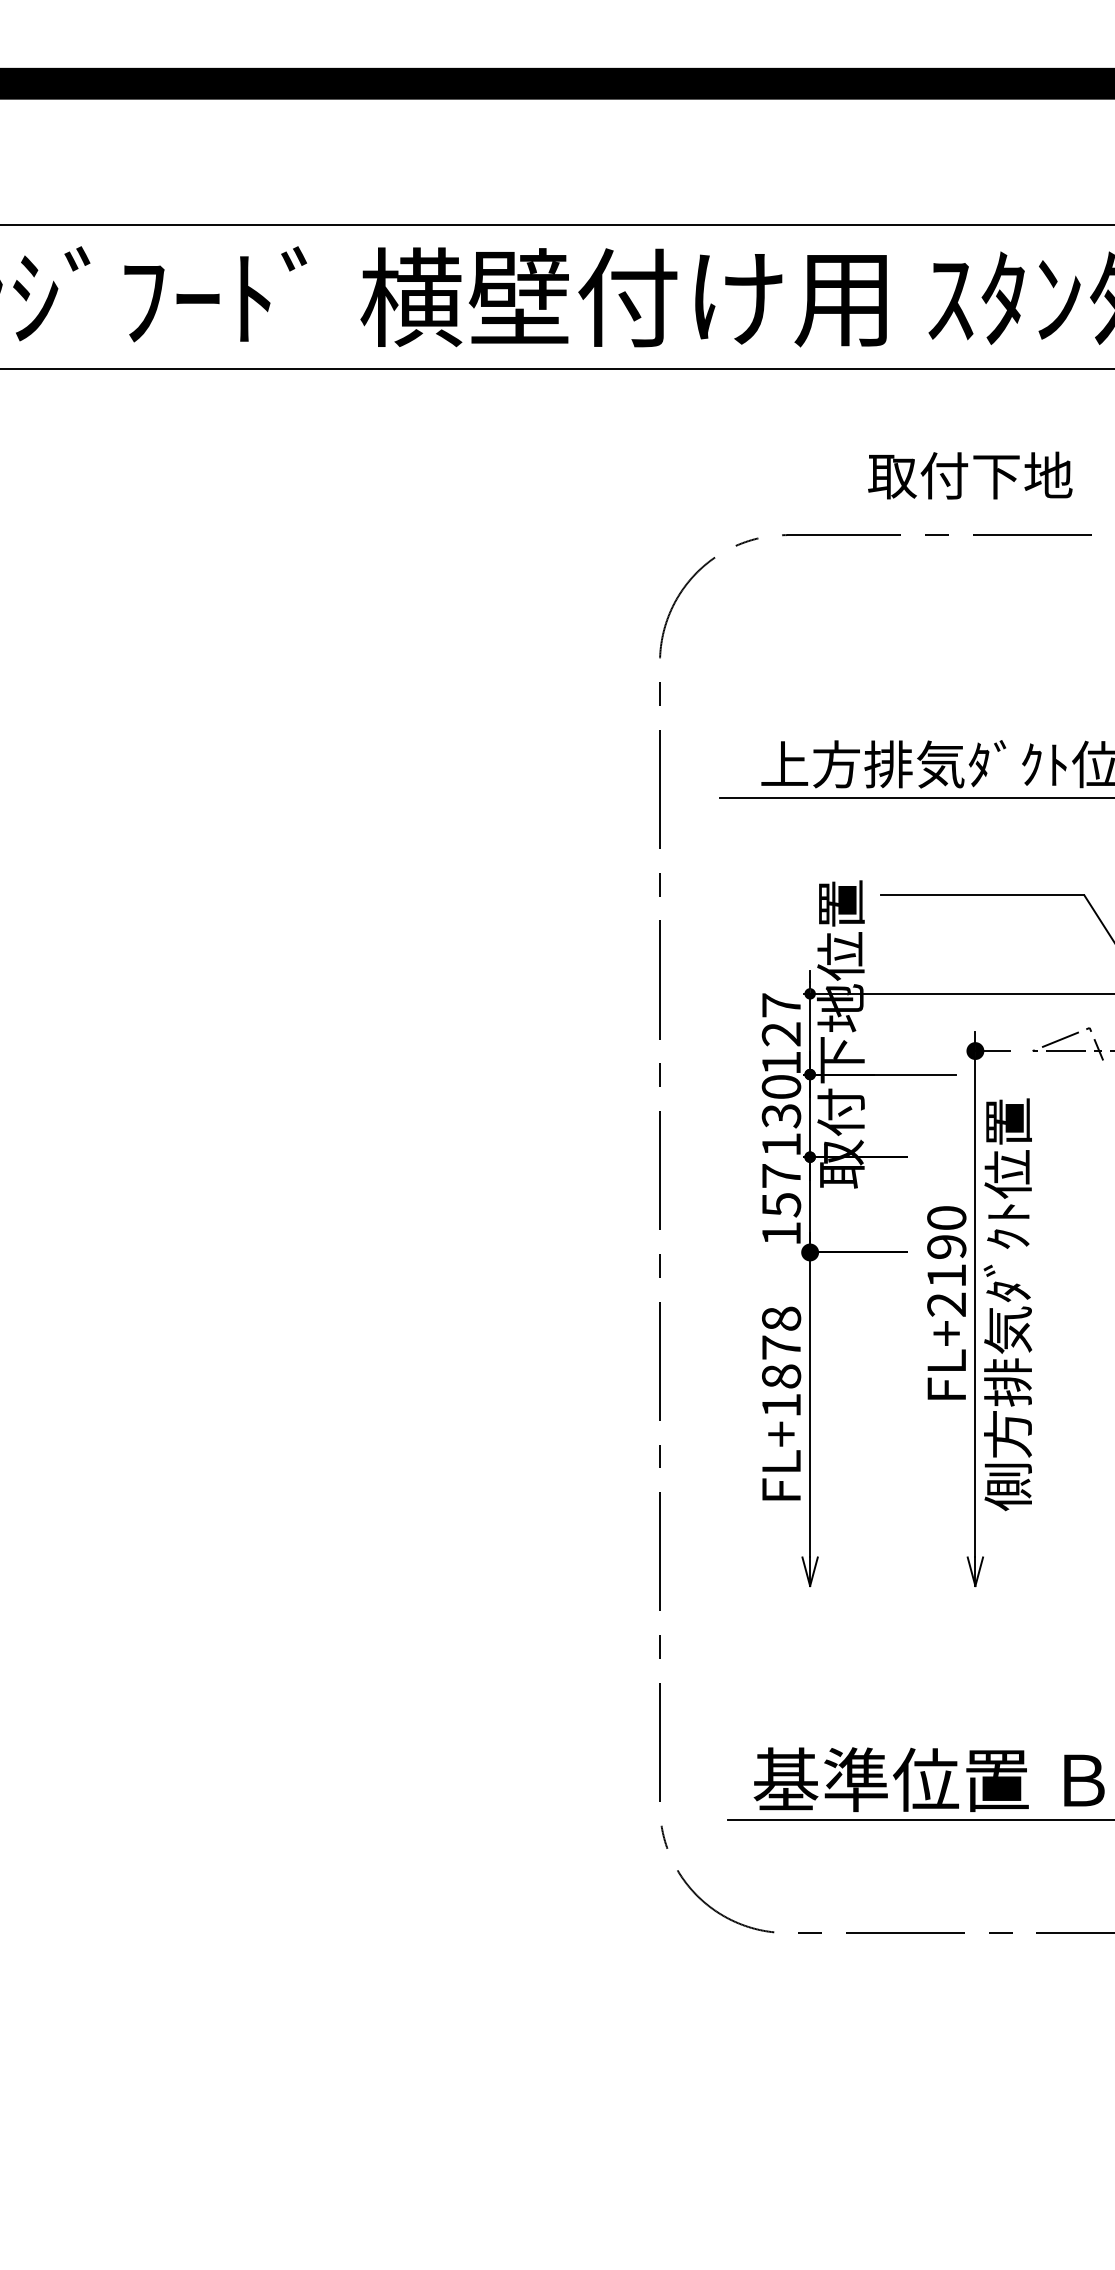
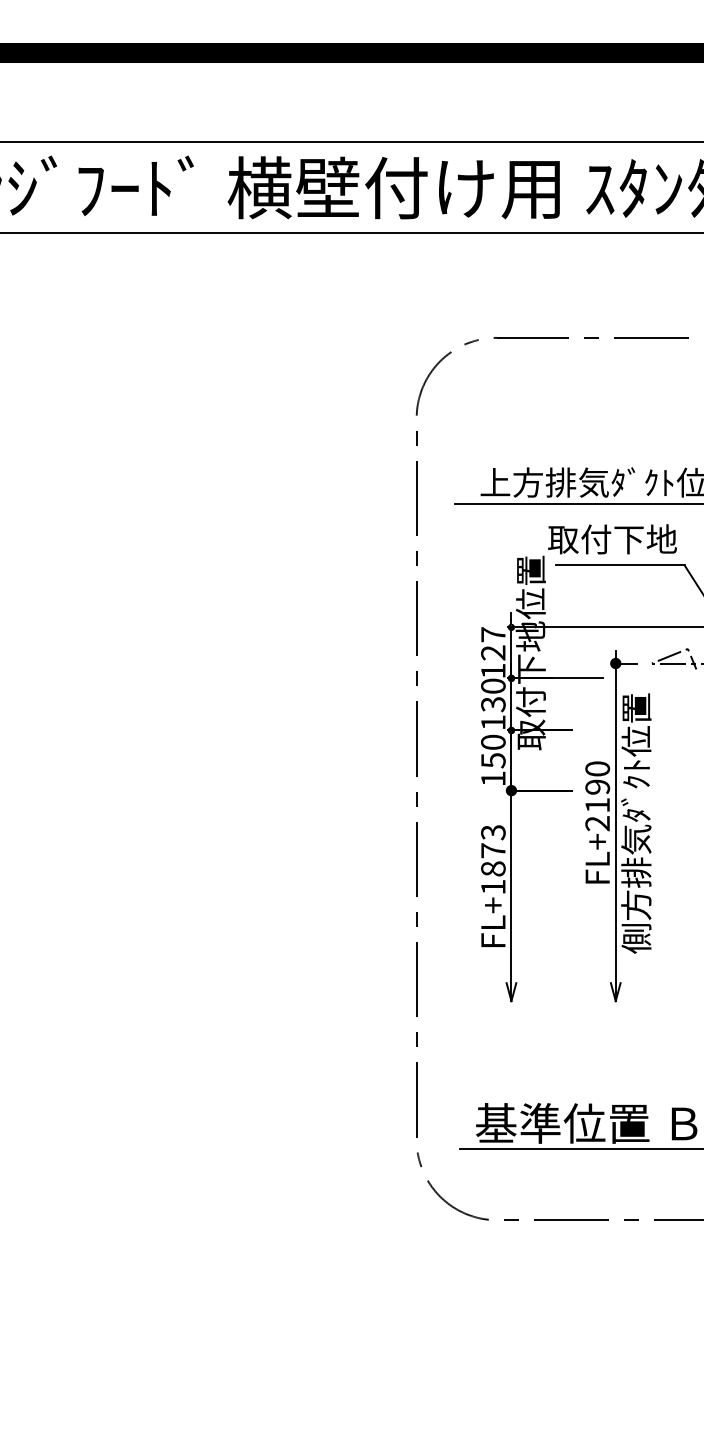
text: (970, 475) -> (612, 539), moved
text: (781, 1174) -> (493, 741), 157 -> 150
text: (781, 1318) -> (493, 832), FL+1878 -> FL+1873

